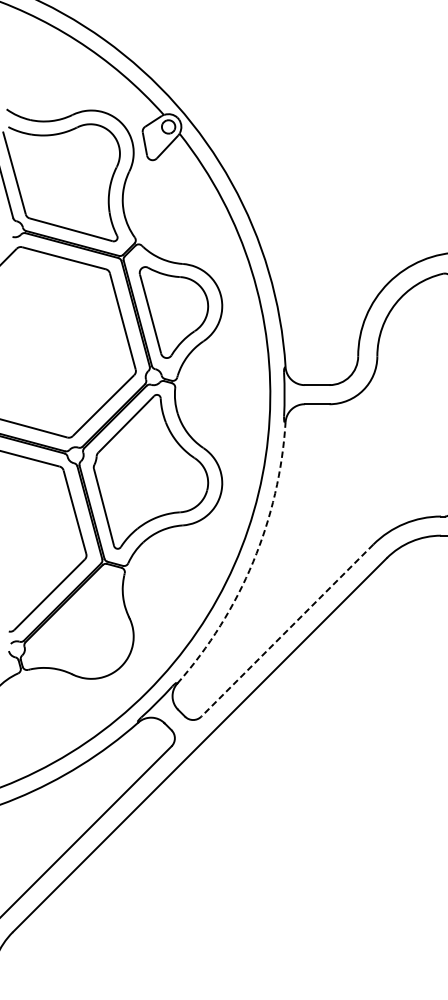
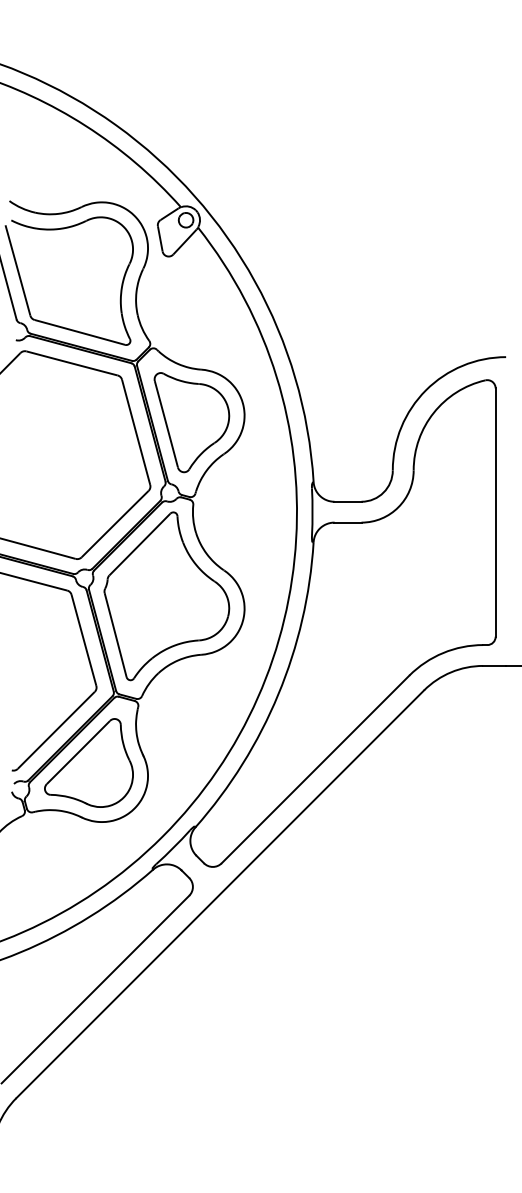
arc: (253, 561) -> (278, 694), dashed -> solid
part: (79, 624) -> (88, 762), added
line: (287, 630) -> (315, 769), dashed -> solid

